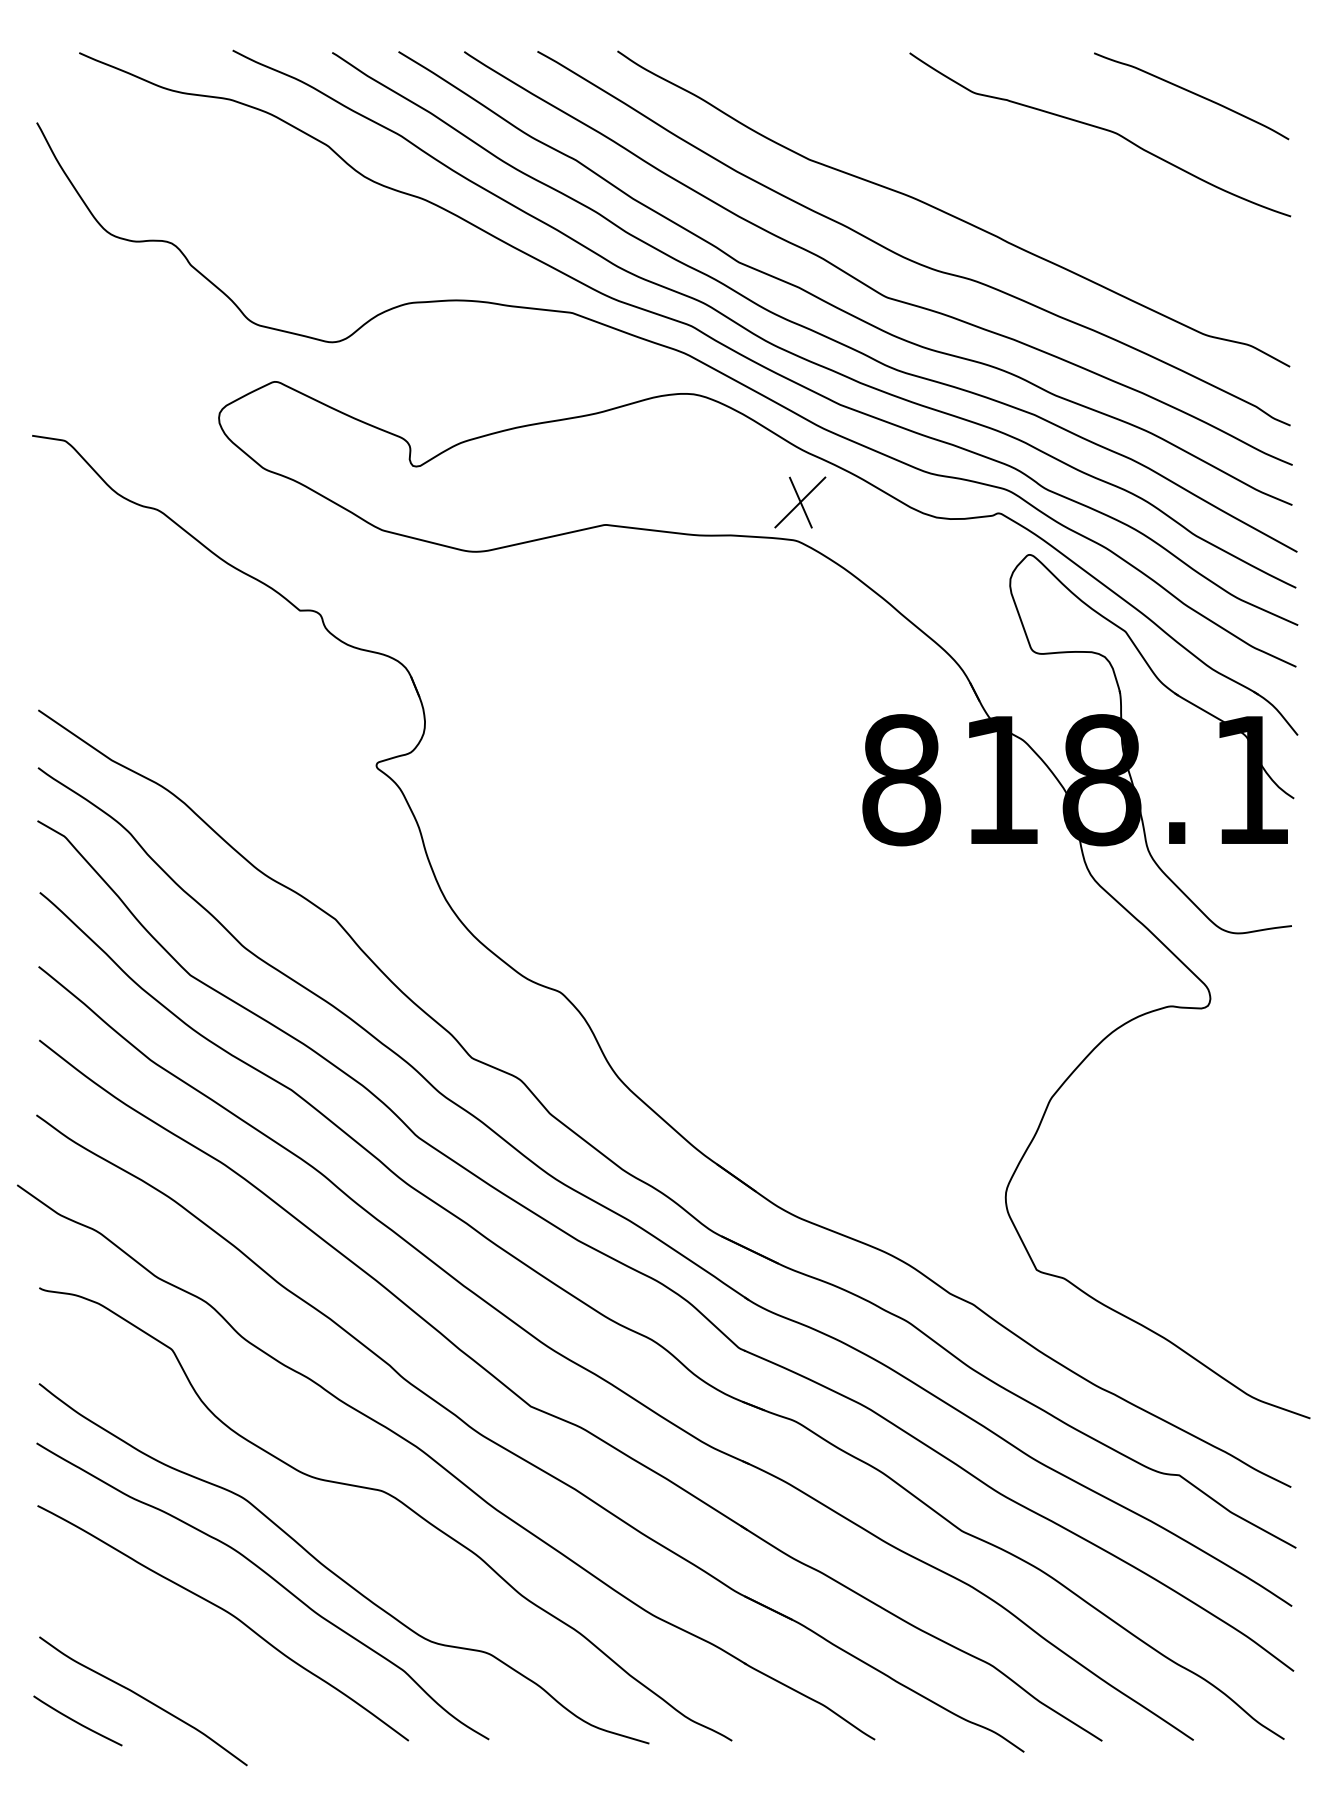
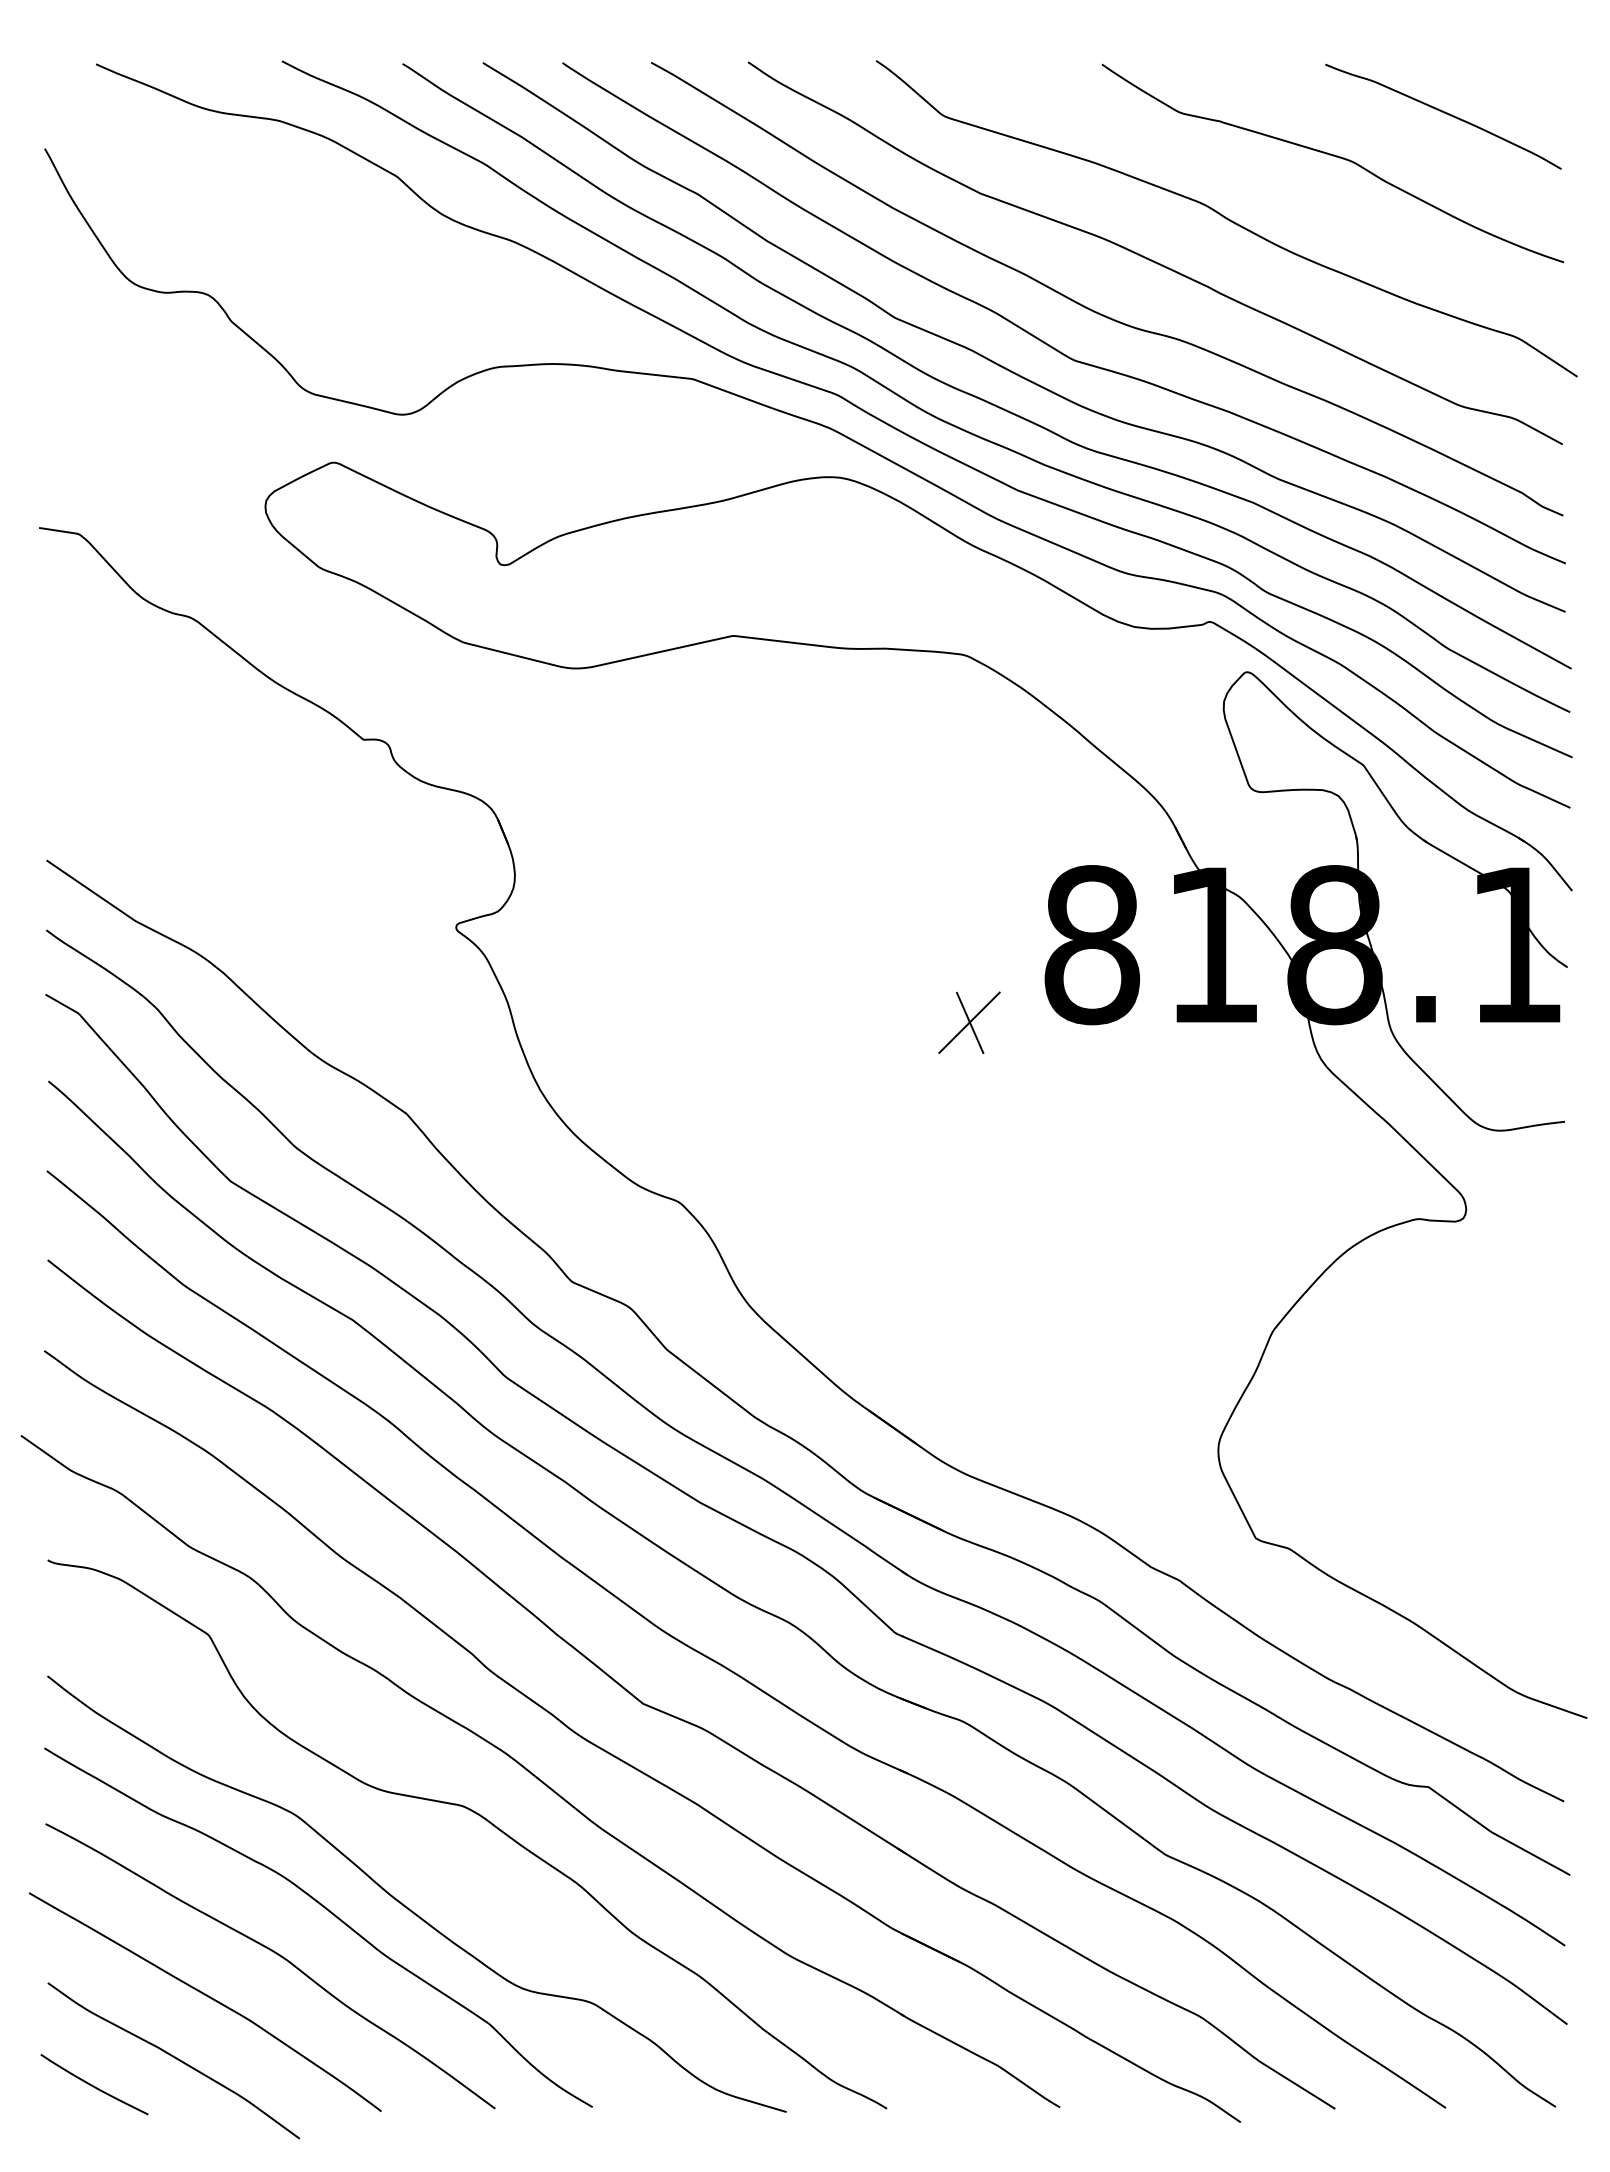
curve: (1012, 180) -> (1226, 218), added
part: (800, 502) -> (969, 1022), moved
curve: (170, 1648) -> (206, 1996), added

